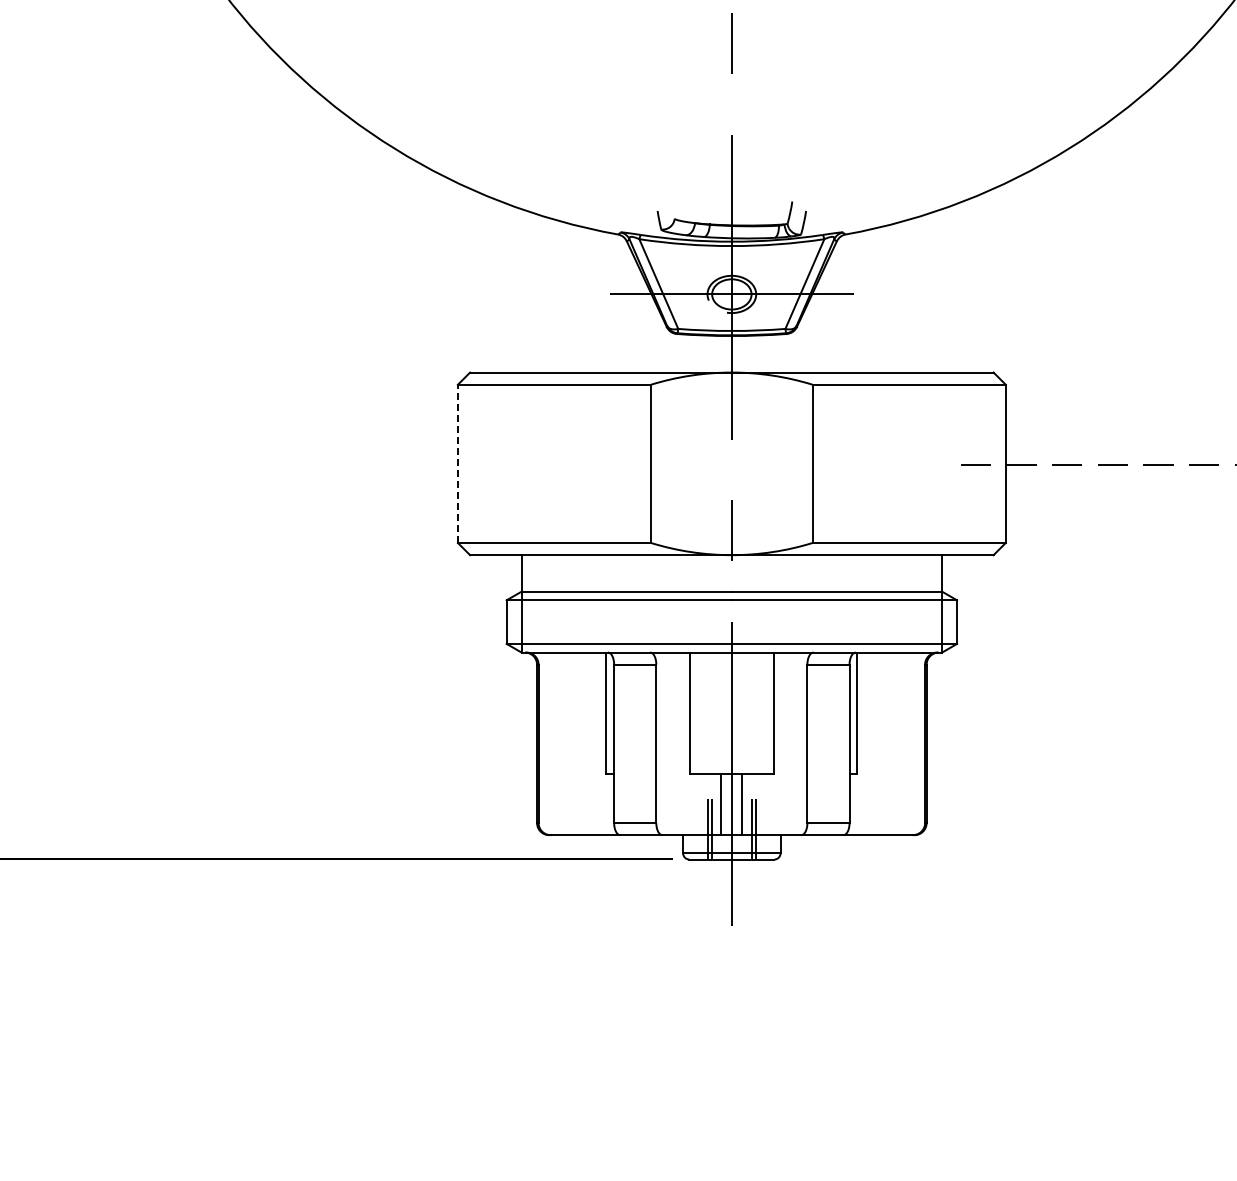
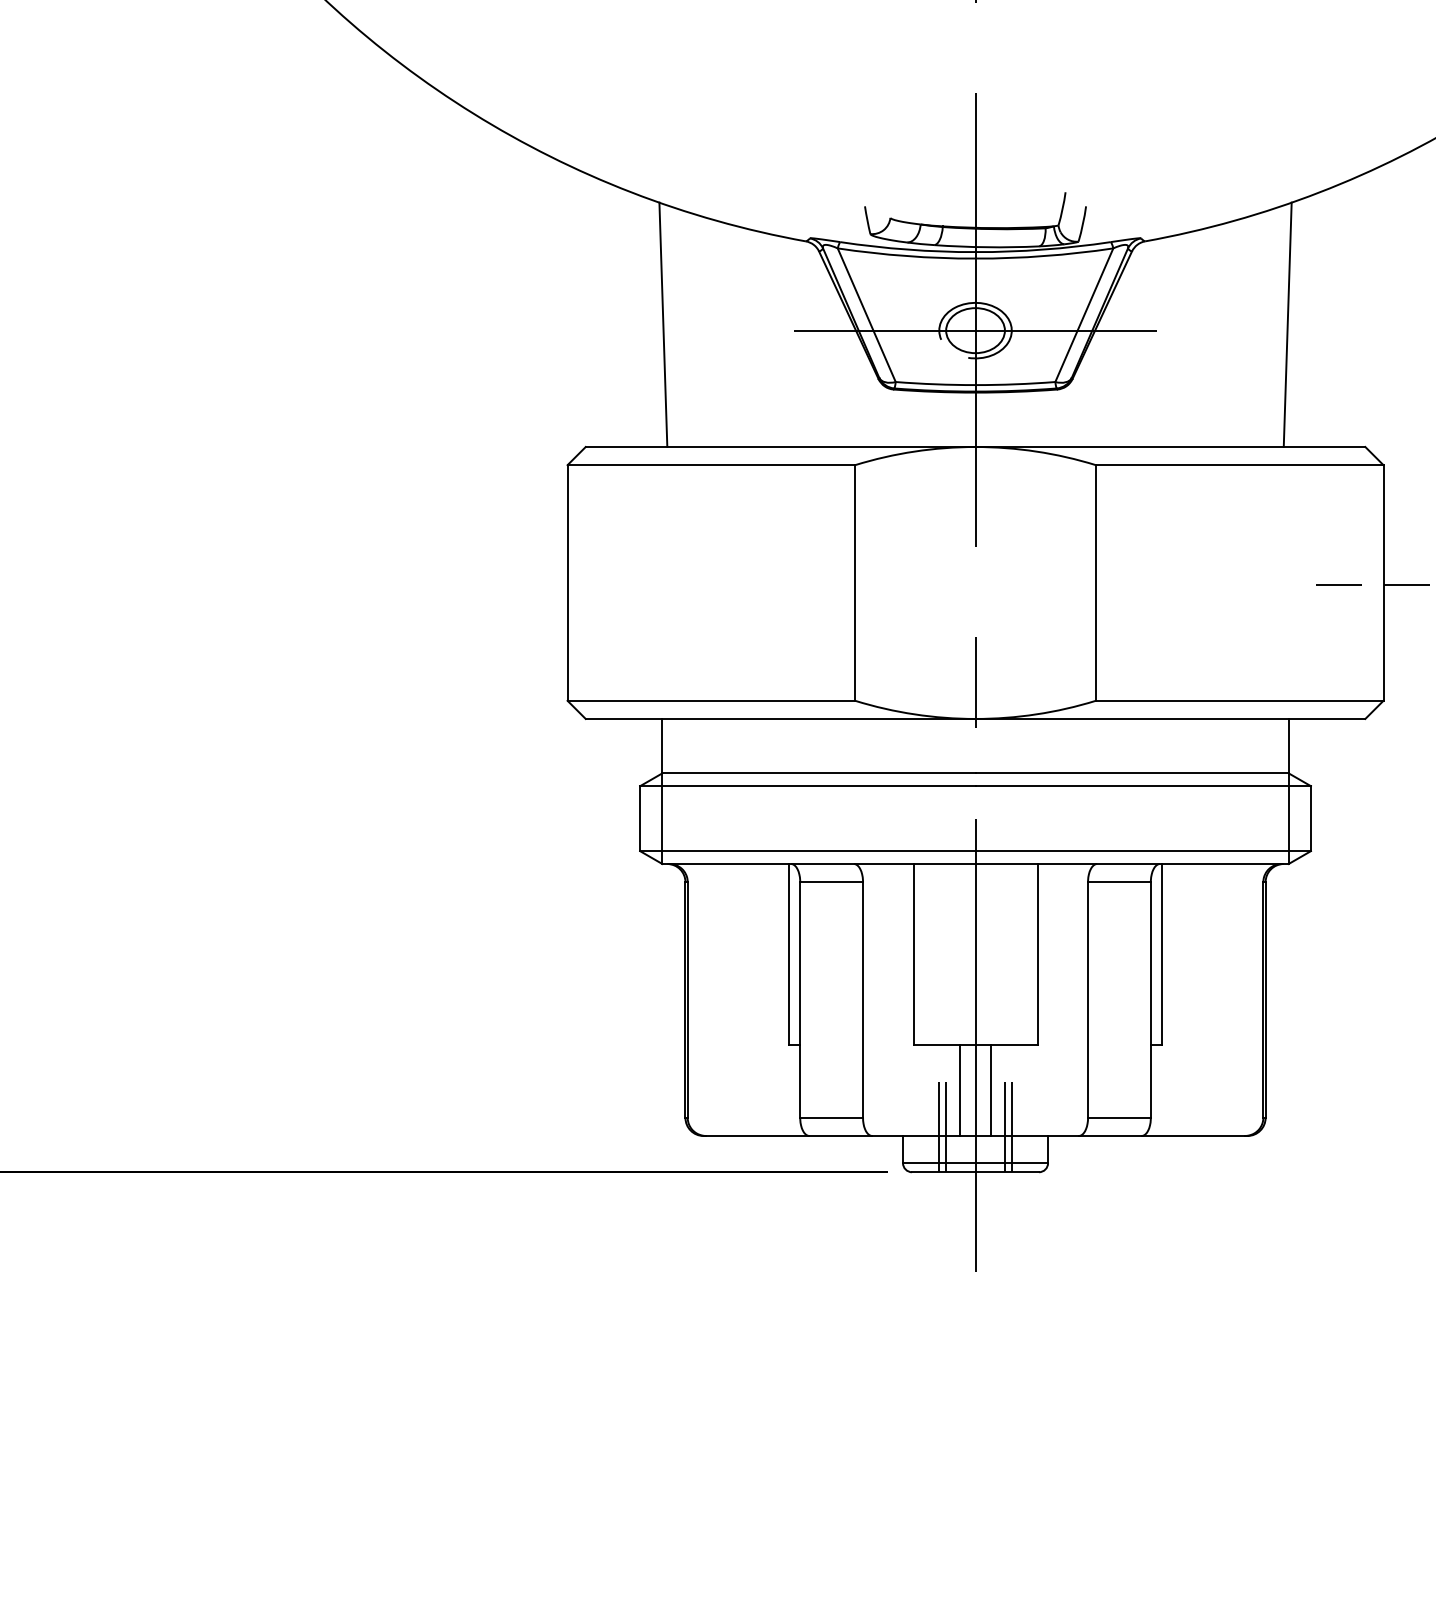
line: (521, 290) -> (662, 324), added
line: (941, 290) -> (1287, 324), added
line: (457, 463) -> (566, 582), dashed -> solid

